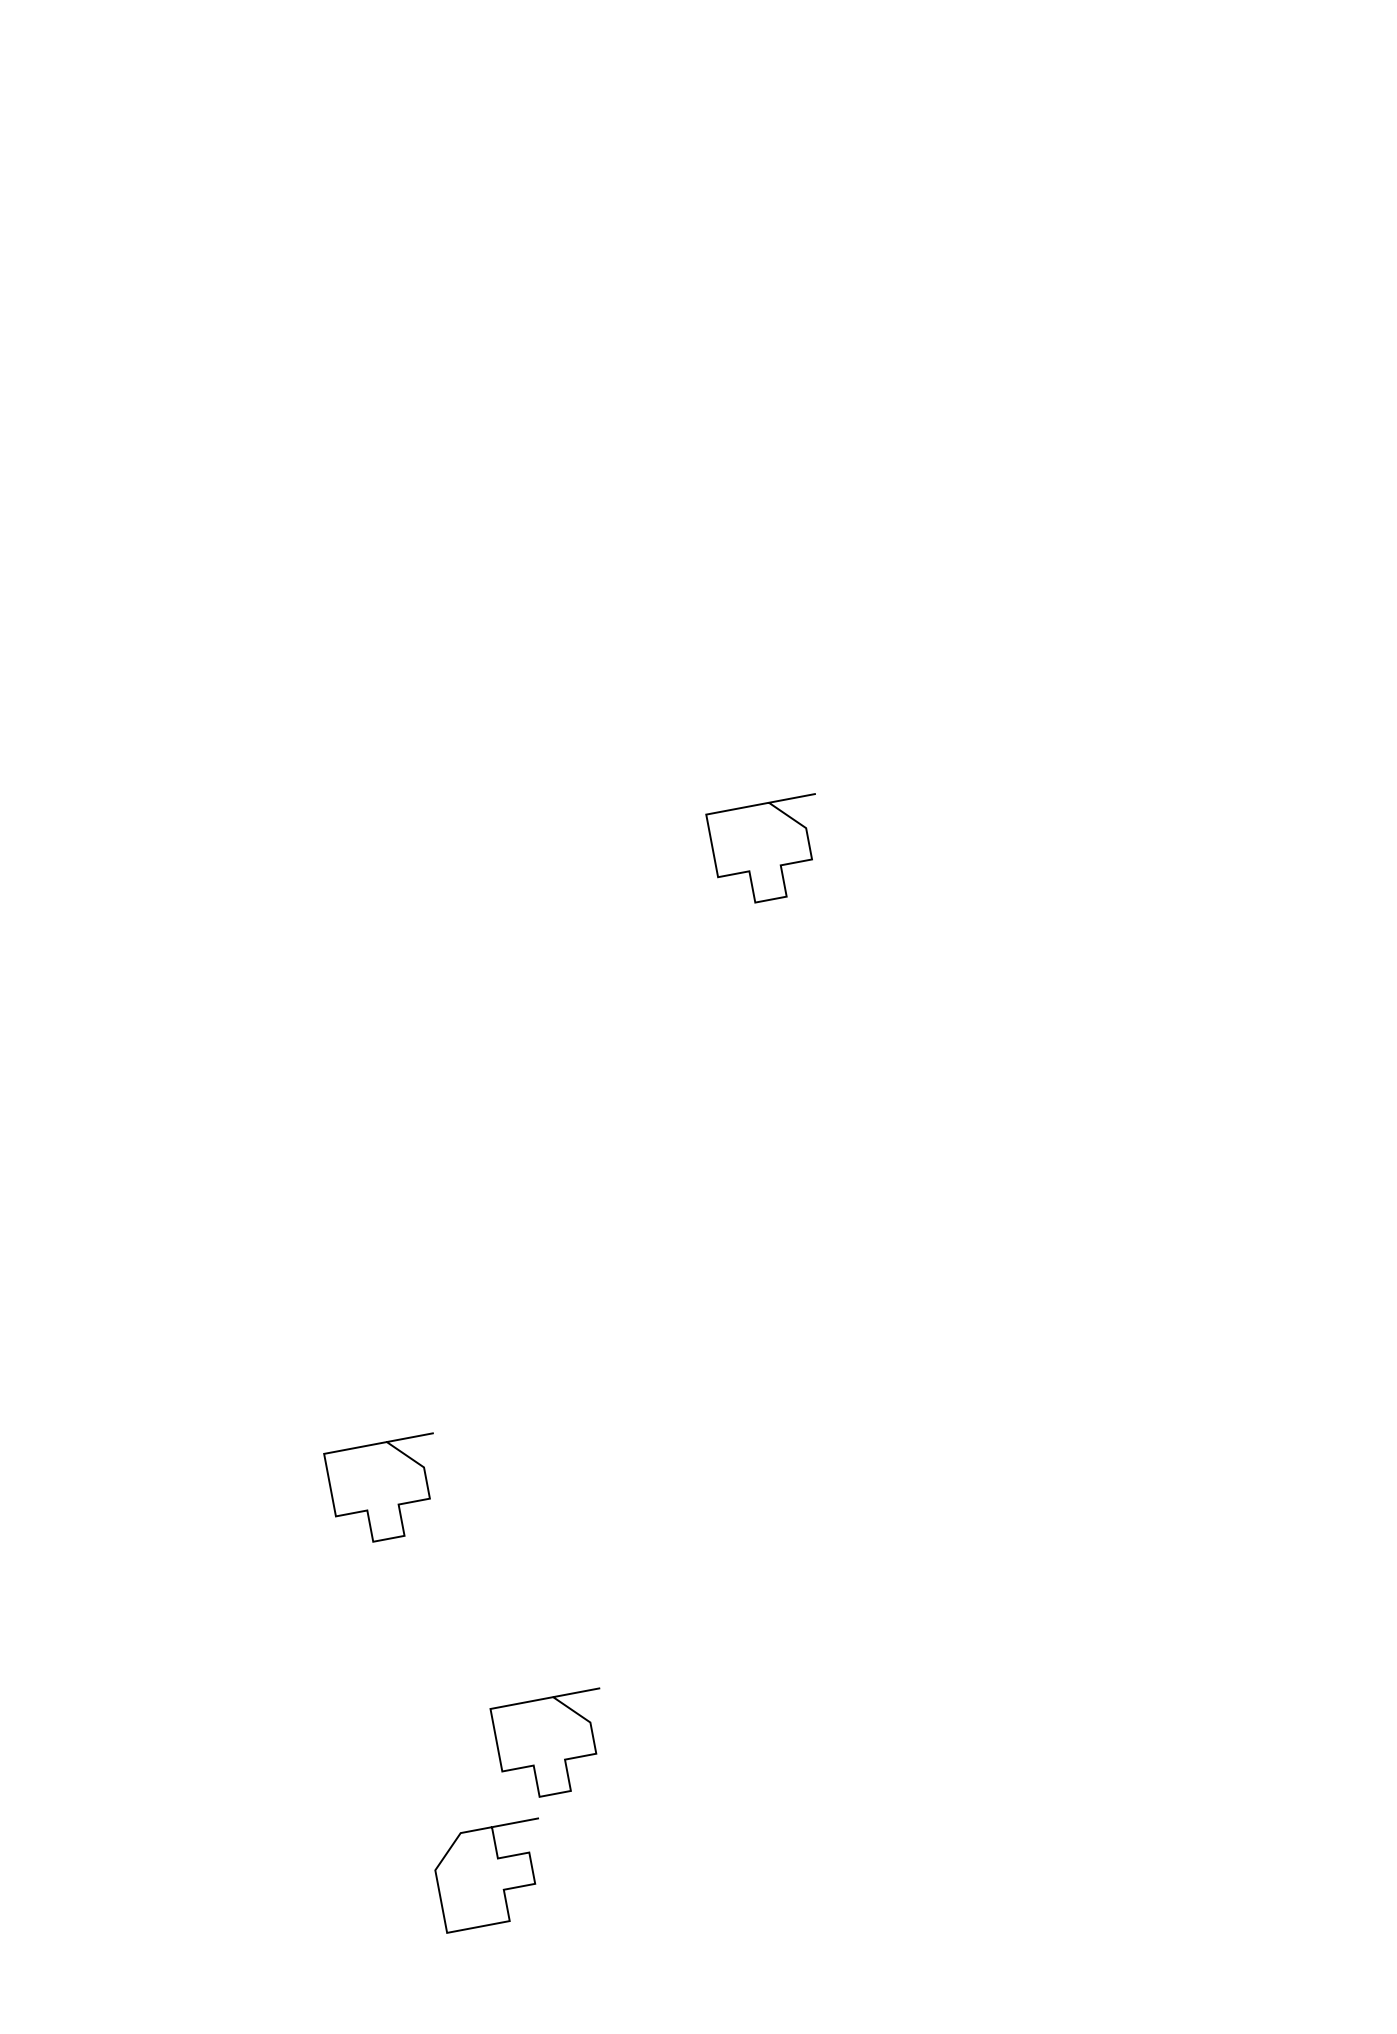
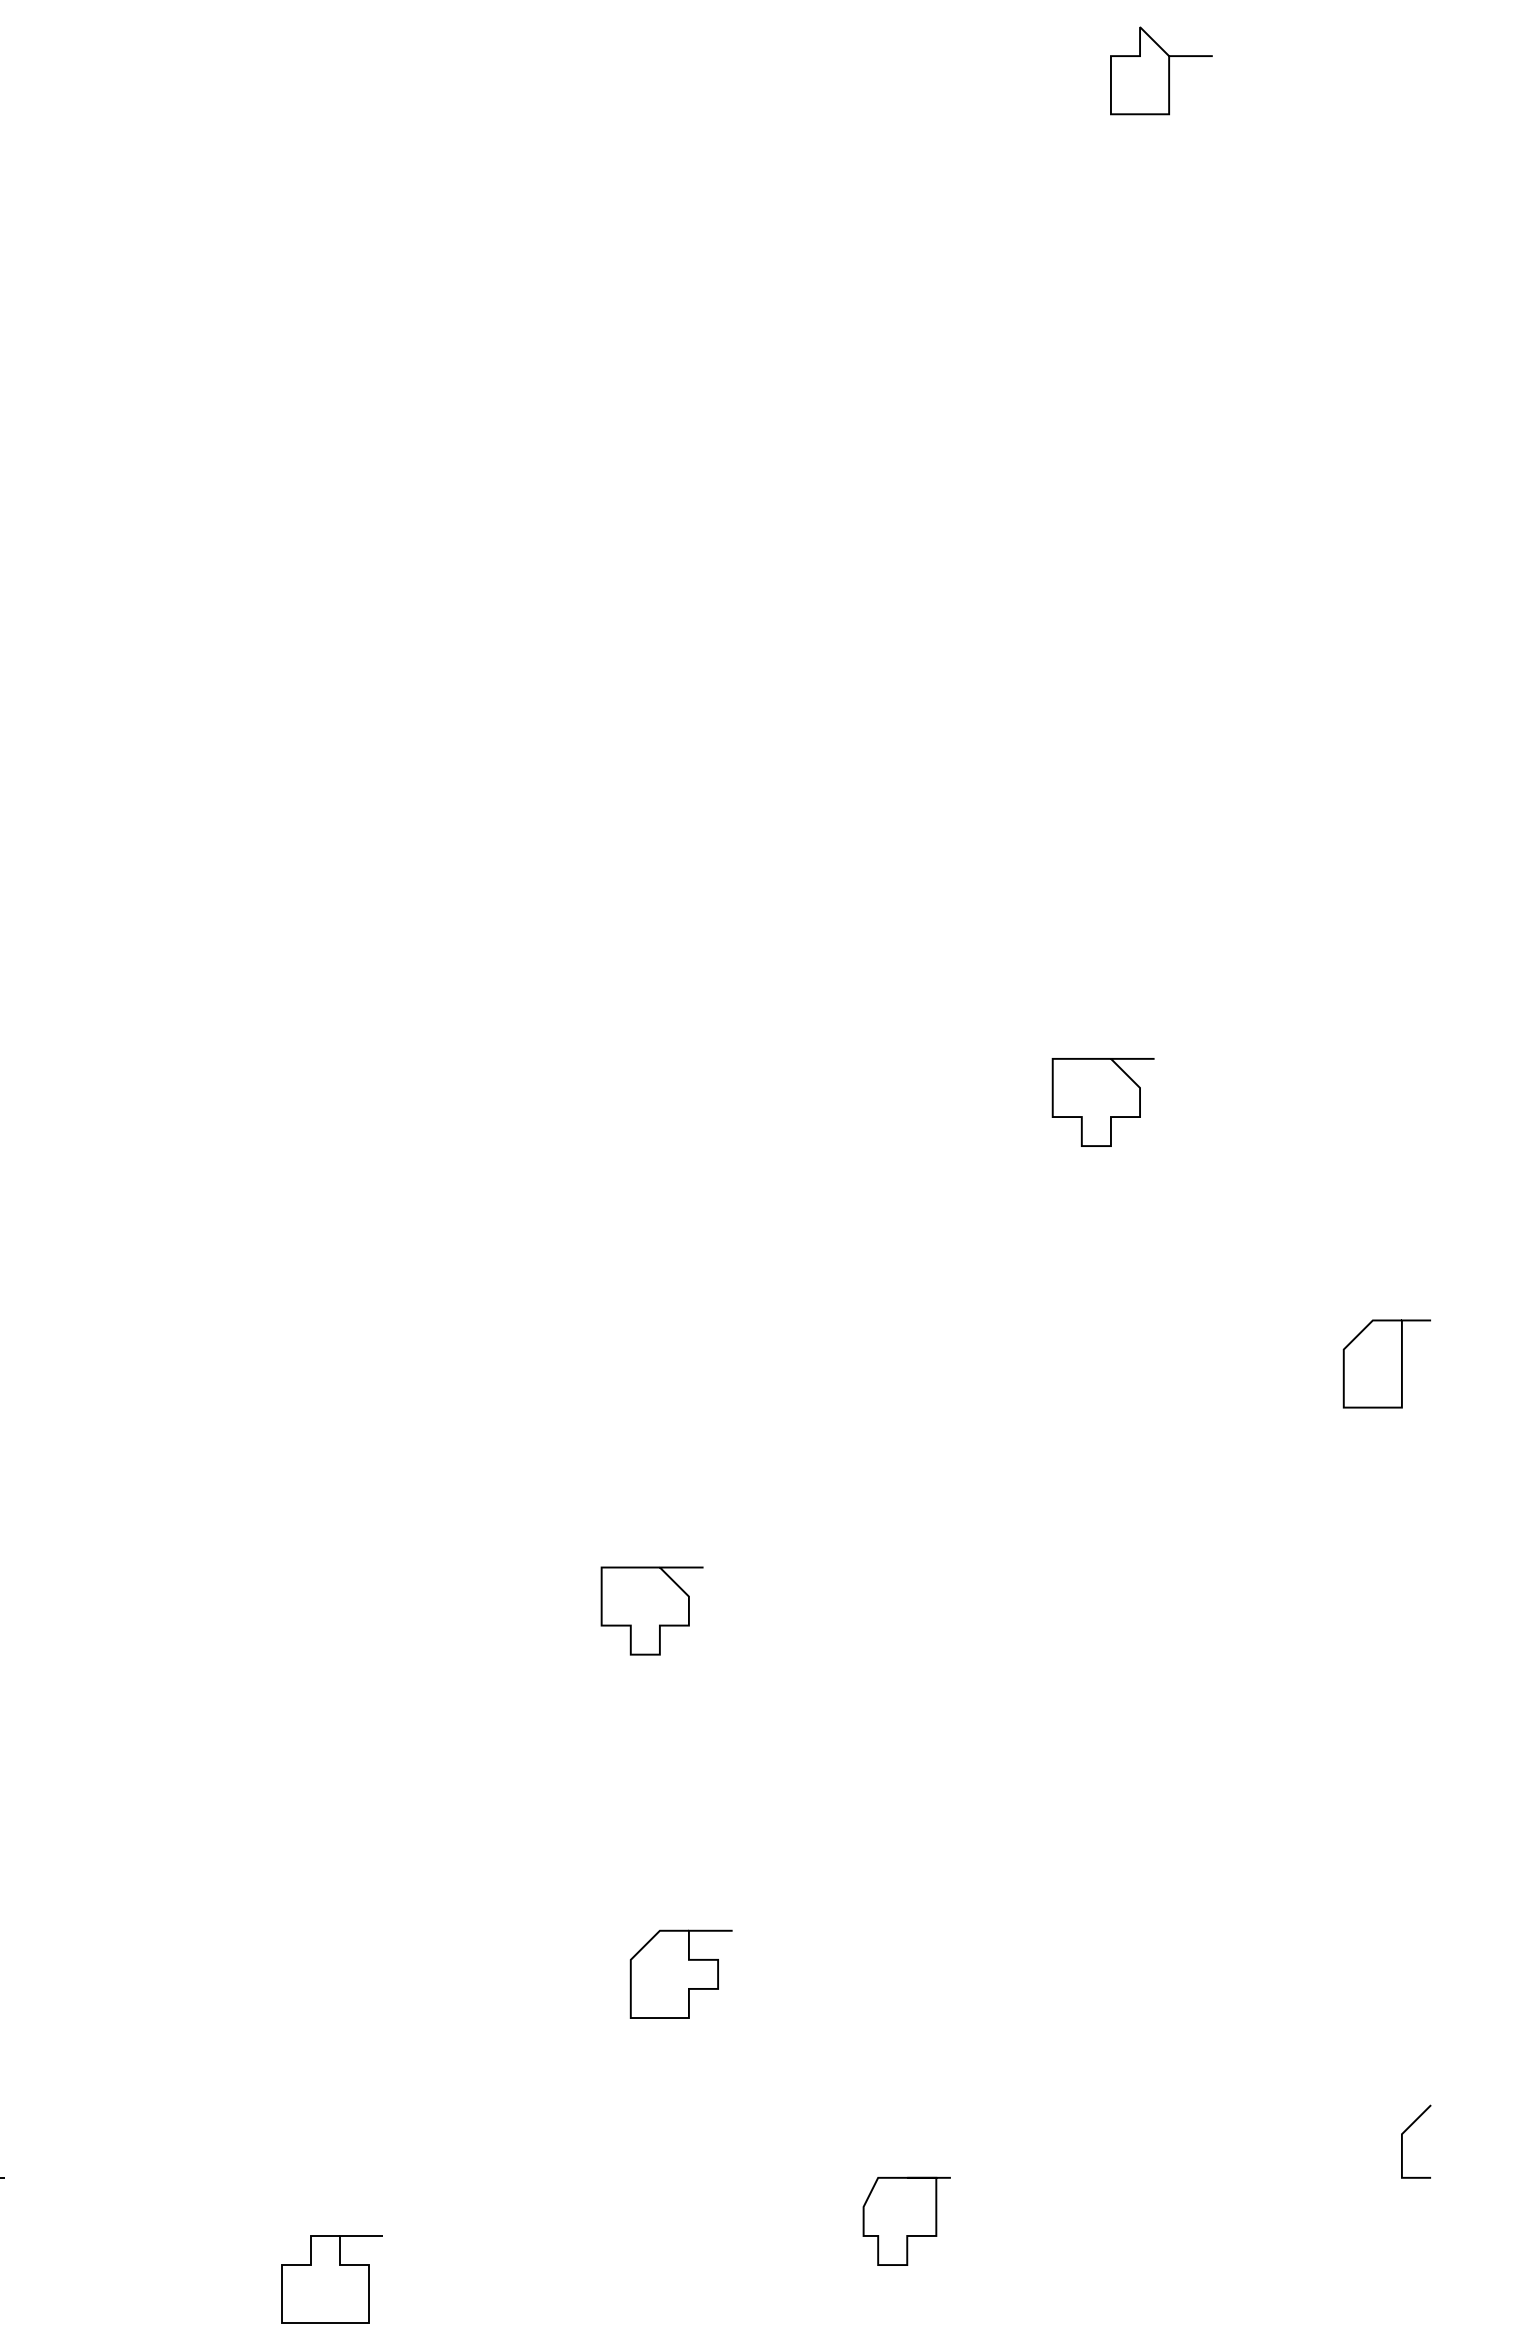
curve: (1143, 1071) -> (1401, 1363), added
curve: (564, 1758) -> (765, 1881), removed
curve: (1302, 1908) -> (1402, 2141), added

